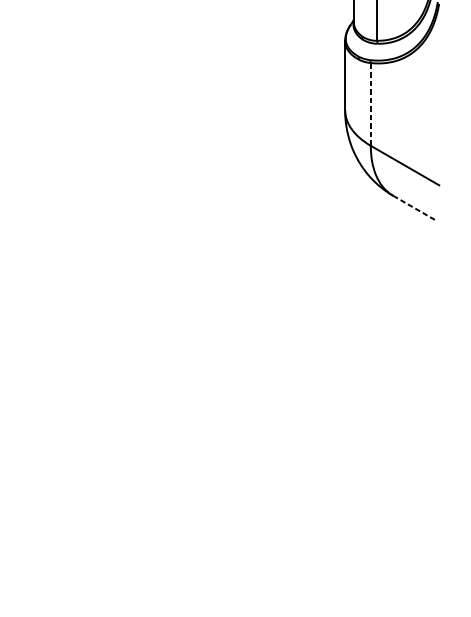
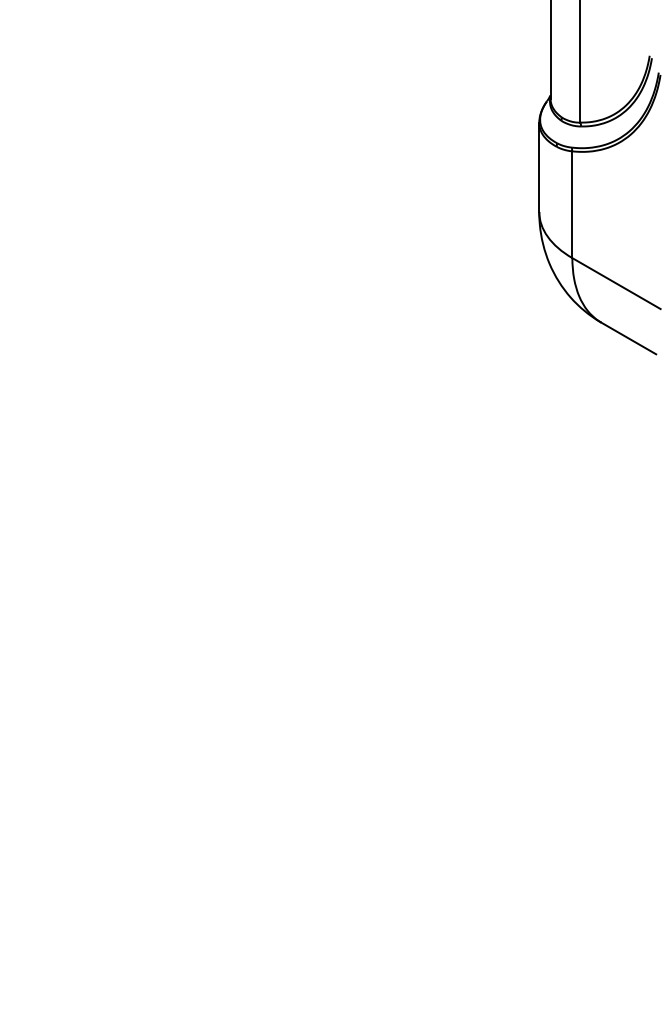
line: (370, 104) -> (572, 204), dashed -> solid
line: (414, 208) -> (628, 338), dashed -> solid

